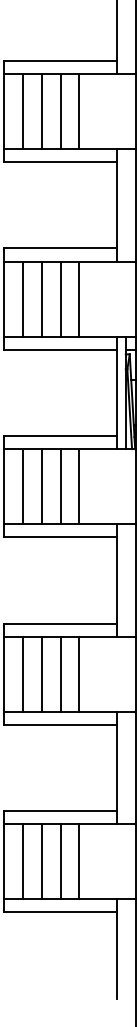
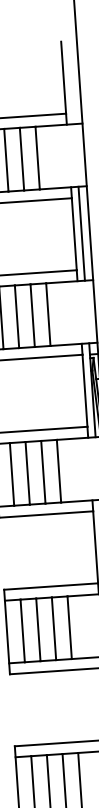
line: (125, 204) -> (81, 233), added

